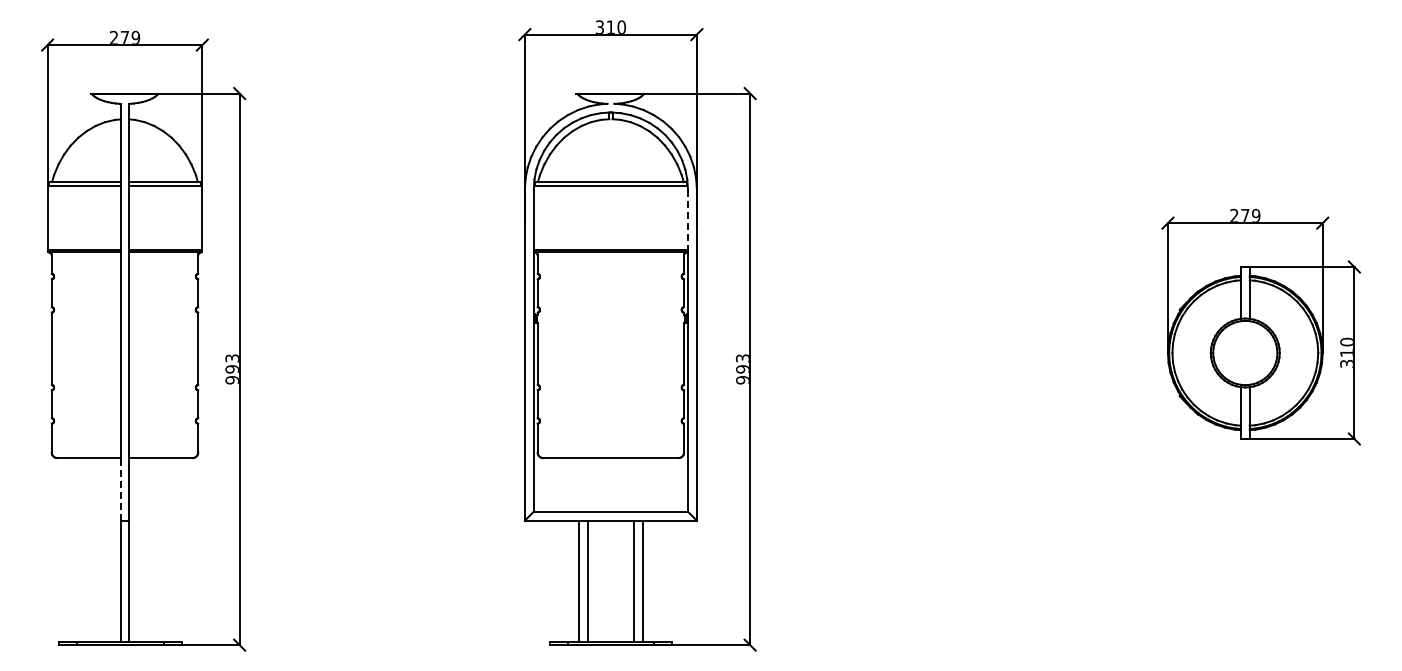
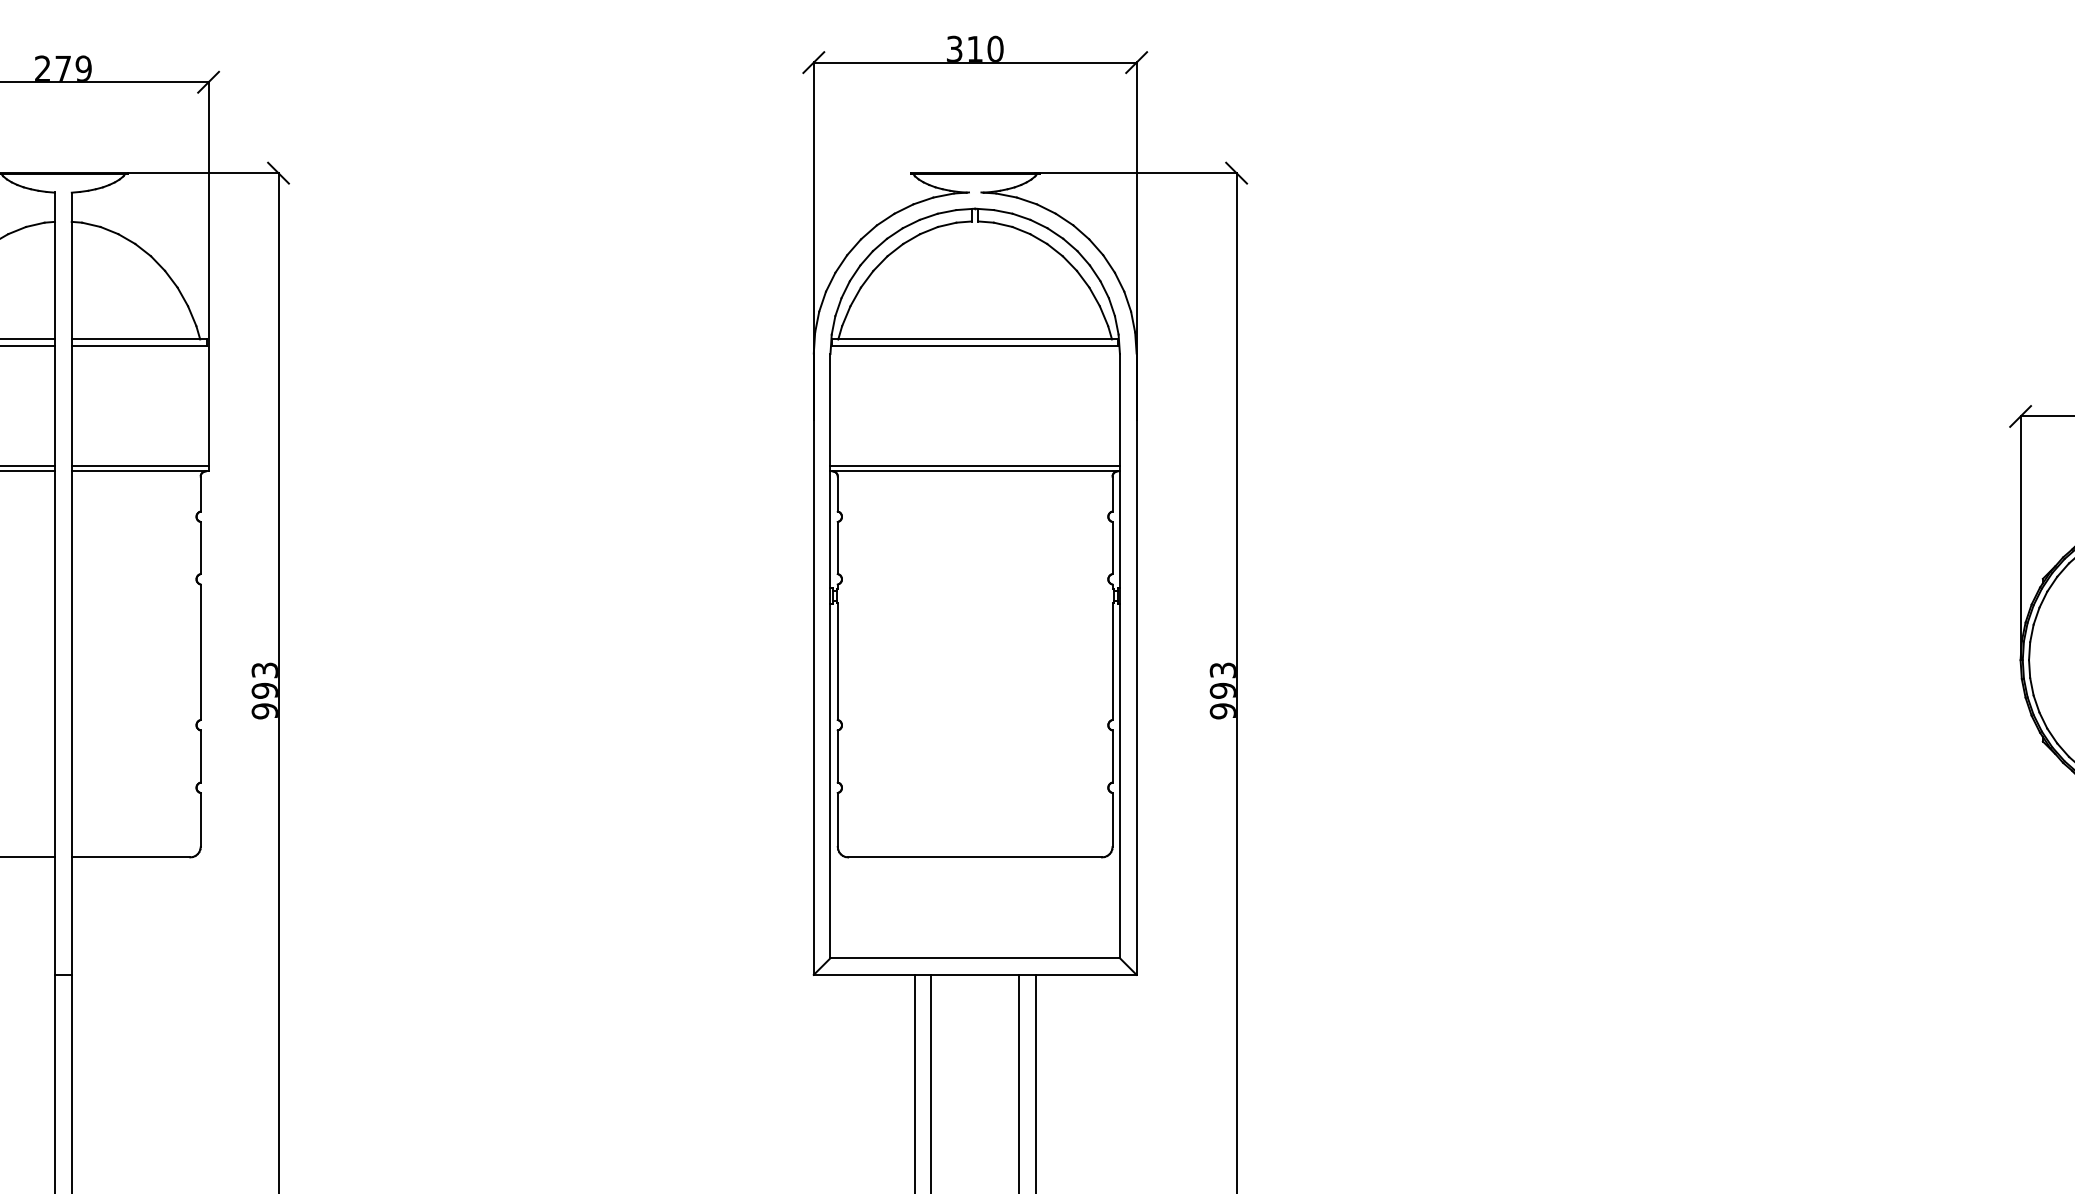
line: (688, 219) -> (1120, 409), dashed -> solid
line: (120, 488) -> (54, 914), dashed -> solid

